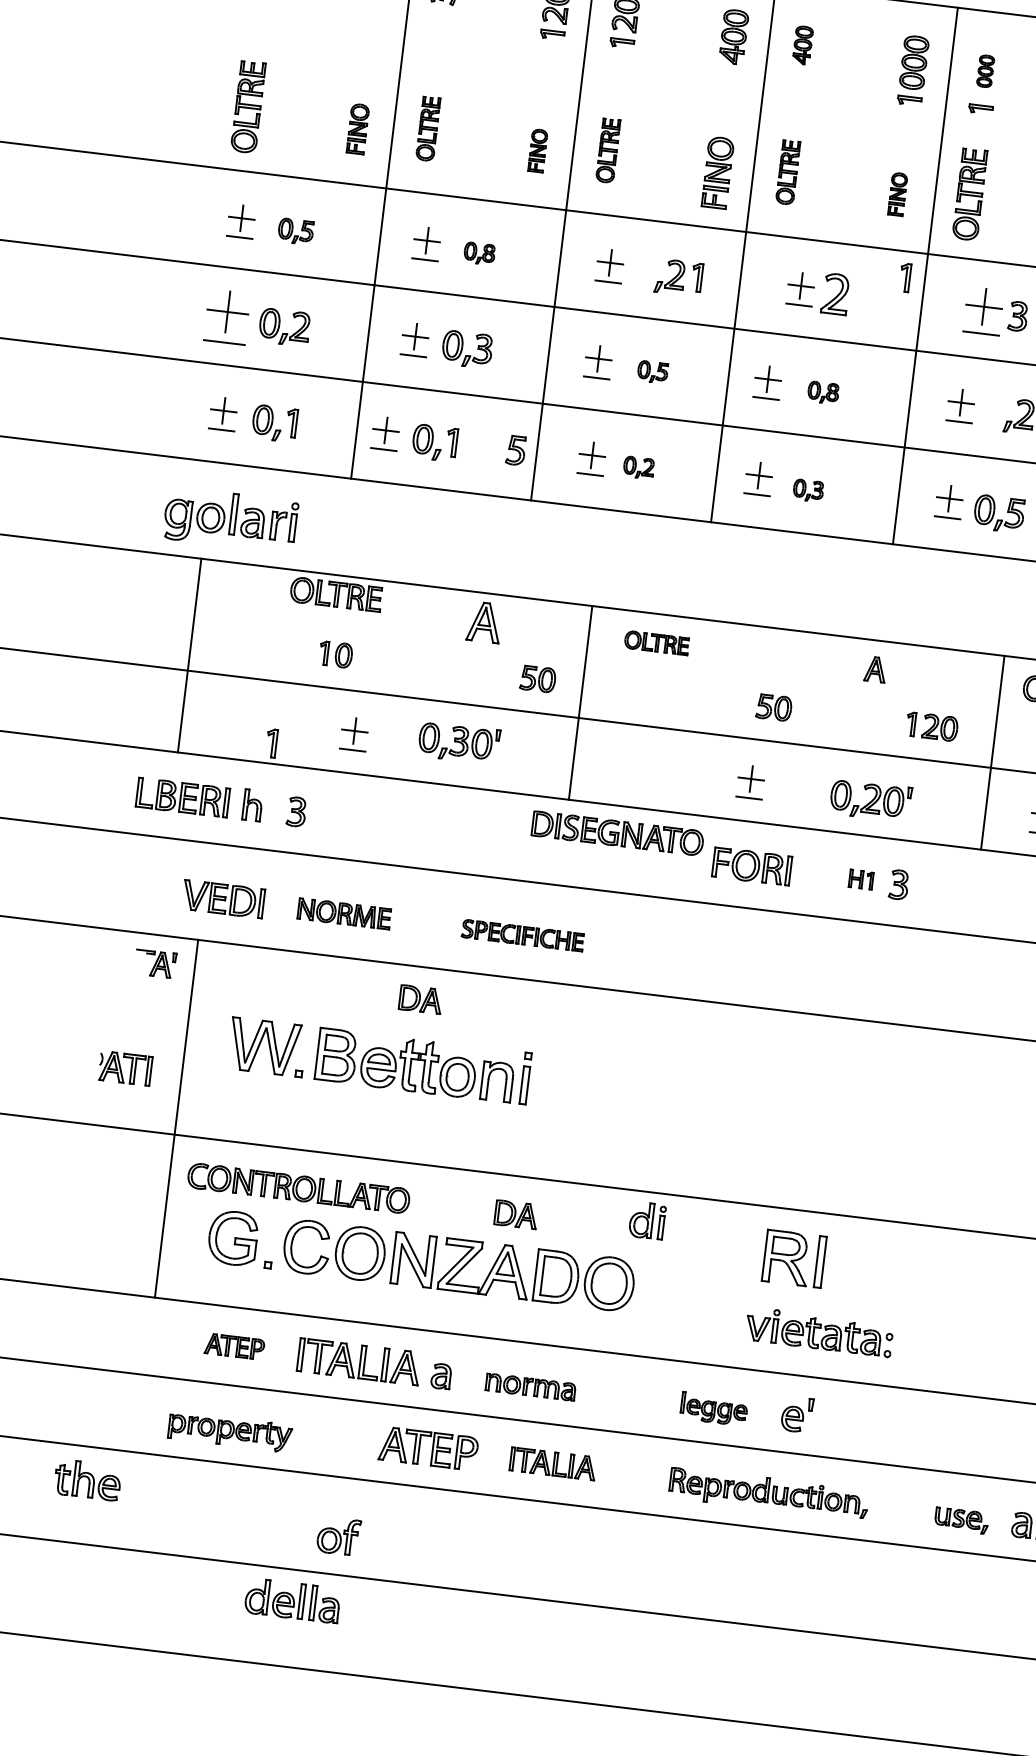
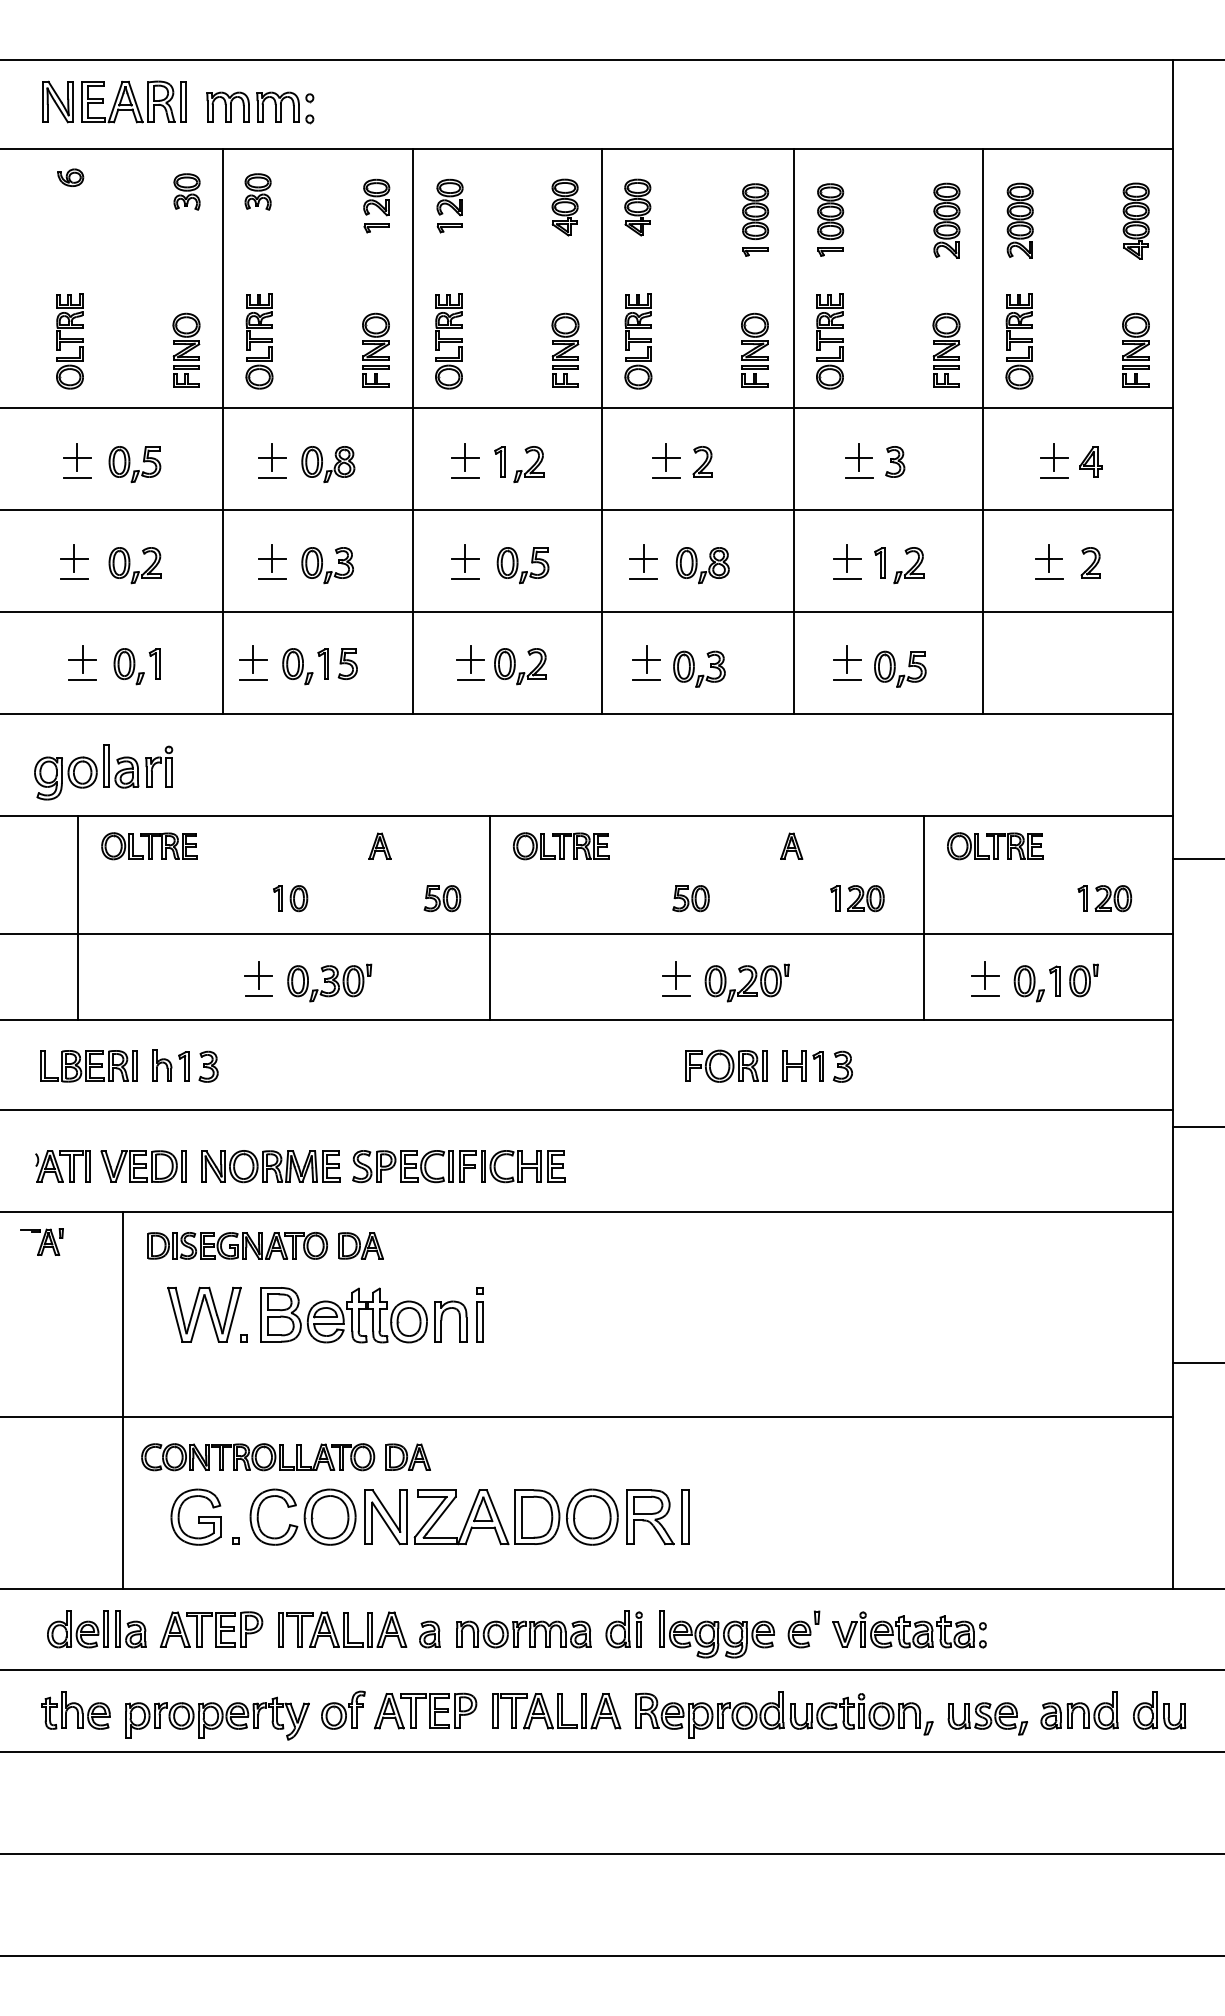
part: (802, 45) -> (637, 207), size x1.43
part: (985, 71) -> (830, 211), size x1.67
part: (358, 128) -> (186, 349), size x1.43
part: (428, 129) -> (259, 341), size x1.43
part: (537, 149) -> (375, 349), size x1.67
part: (607, 150) -> (448, 341), size x1.43
part: (788, 172) -> (638, 341), size x1.43
part: (897, 193) -> (754, 349), size x1.67
part: (295, 231) -> (134, 464), size x1.43
part: (479, 253) -> (328, 464), size x1.67
part: (696, 277) -> (499, 461), moved
part: (904, 277) -> (879, 562), moved
part: (835, 293) -> (702, 461), size x0.71
part: (984, 310) -> (859, 460), size x0.71
part: (227, 316) -> (74, 561), size x0.62
part: (652, 371) -> (522, 565), size x1.67
part: (823, 392) -> (702, 565), size x1.67
part: (515, 449) -> (347, 663), moved
part: (638, 467) -> (520, 666), size x1.67
part: (808, 490) -> (699, 668), size x1.67
part: (336, 594) -> (149, 846), moved
part: (484, 621) -> (379, 845), size x0.62
part: (657, 643) -> (561, 846), size x1.43
part: (335, 654) -> (290, 898), moved
part: (459, 742) -> (329, 982), moved
part: (271, 743) -> (183, 1066), moved
part: (870, 800) -> (746, 982), moved
part: (617, 833) -> (237, 1245), moved
part: (752, 865) -> (726, 1065), moved
part: (860, 878) -> (802, 1065), size x1.67
part: (343, 913) -> (270, 1166), size x1.43
part: (522, 935) -> (458, 1166), size x1.67
part: (154, 963) -> (41, 1241), moved
part: (124, 1068) -> (62, 1166), moved
part: (515, 1213) -> (407, 1456), moved
part: (646, 1221) -> (623, 1629), moved
part: (793, 1259) -> (657, 1517), moved
part: (819, 1331) -> (909, 1629), moved
part: (234, 1346) -> (211, 1629), size x1.67
part: (530, 1387) -> (523, 1634), size x1.43
part: (713, 1409) -> (716, 1634), size x1.67
part: (230, 1431) -> (217, 1718), size x1.43
part: (552, 1464) -> (556, 1711), size x1.43
part: (87, 1480) -> (75, 1710), moved
part: (769, 1493) -> (784, 1714), size x1.43
part: (961, 1520) -> (987, 1718), size x1.43
part: (339, 1535) -> (343, 1709), moved
part: (292, 1601) -> (96, 1629), moved

